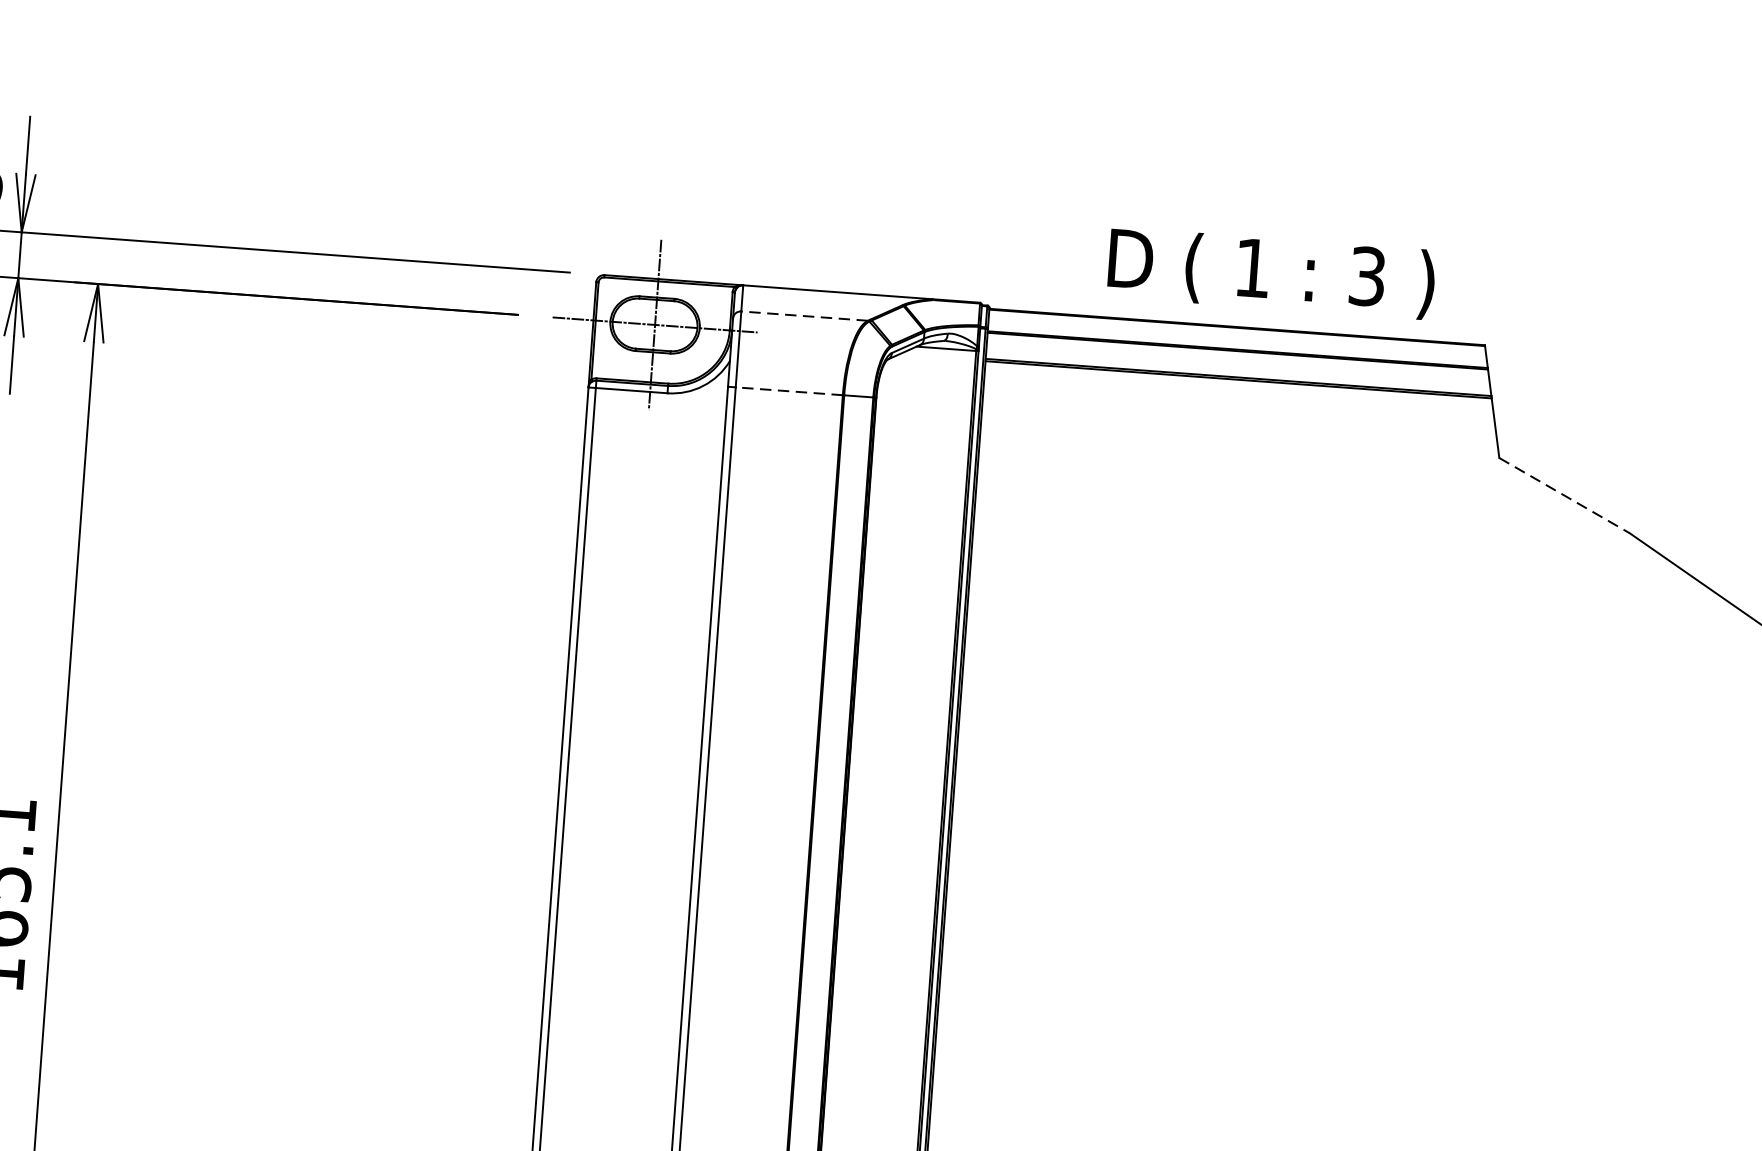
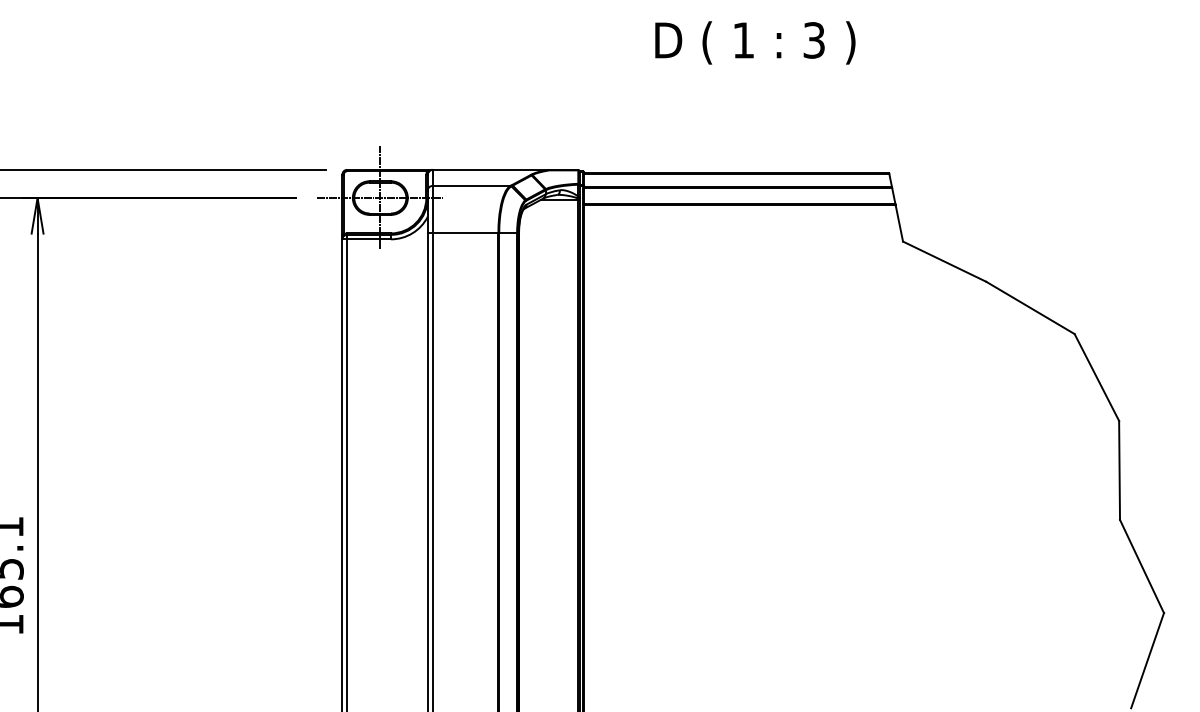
text: (1271, 272) -> (755, 42), moved
line: (804, 315) -> (471, 185), dashed -> solid
line: (789, 391) -> (465, 232), dashed -> solid
line: (1565, 495) -> (945, 261), dashed -> solid

